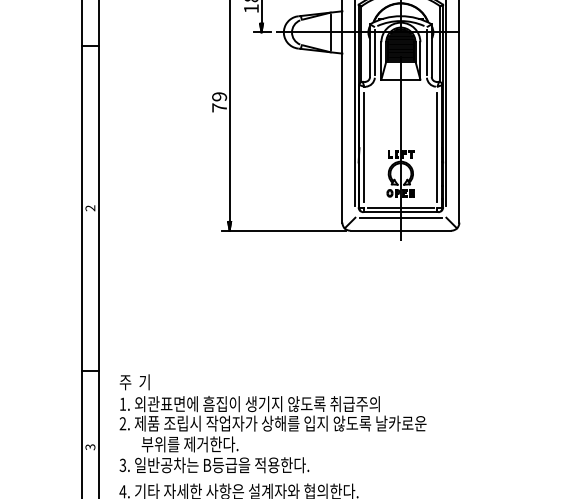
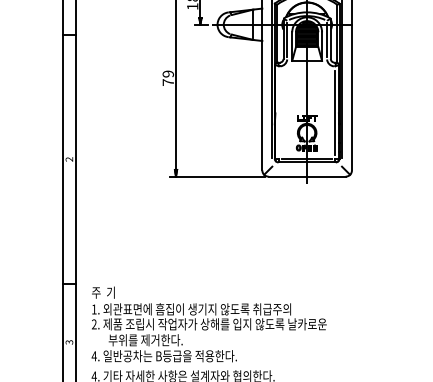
line: (364, 146) -> (279, 112), removed
line: (400, 217) -> (306, 166), removed
text: (121, 465) -> (93, 356), 3. -> 4.

